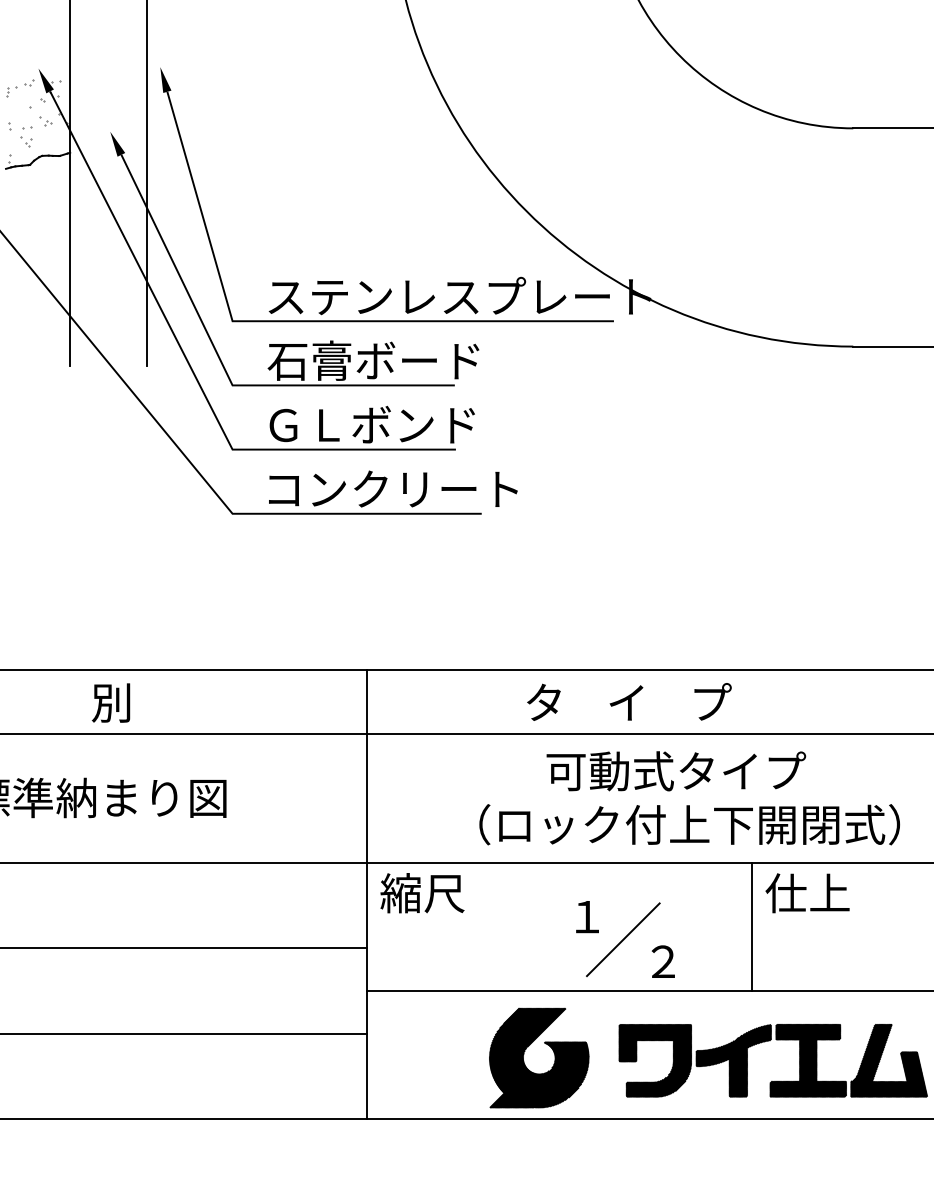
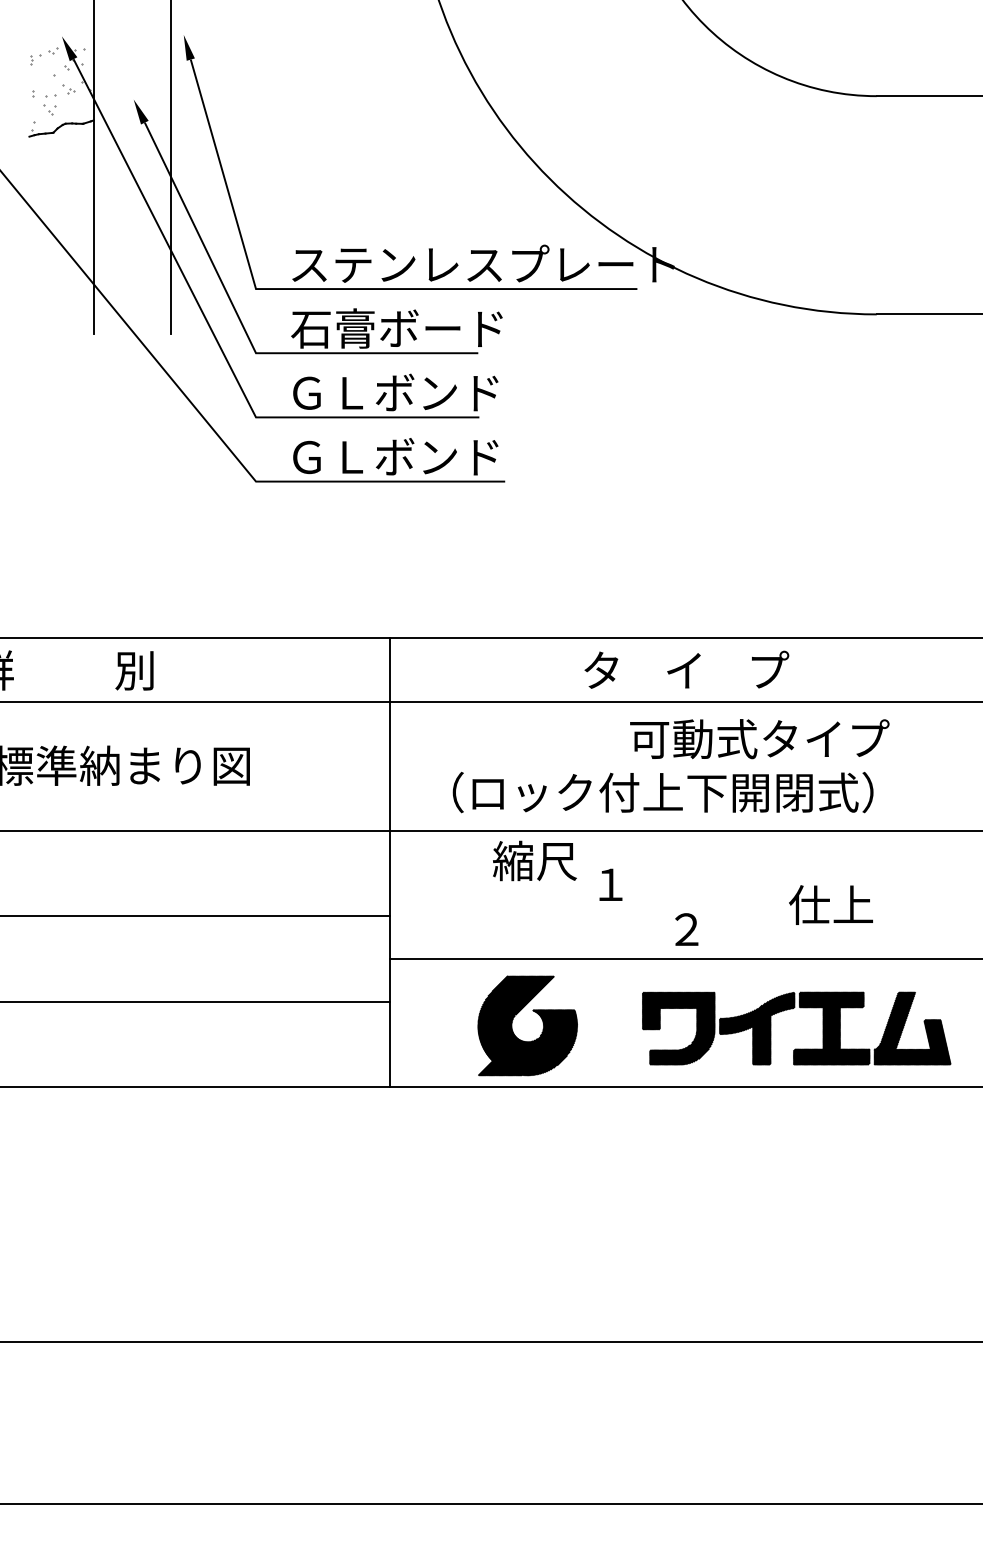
text: (393, 488) -> (416, 456), コンクリート -> ＧＬボンド
text: (629, 701) -> (686, 669), moved
text: (676, 771) -> (759, 739), moved
text: (689, 824) -> (662, 792), moved
text: (422, 892) -> (534, 860), moved
text: (807, 892) -> (830, 904), moved
line: (752, 926) -> (775, 894), removed
line: (623, 939) -> (646, 907), removed
part: (546, 1044) -> (534, 1012), moved

